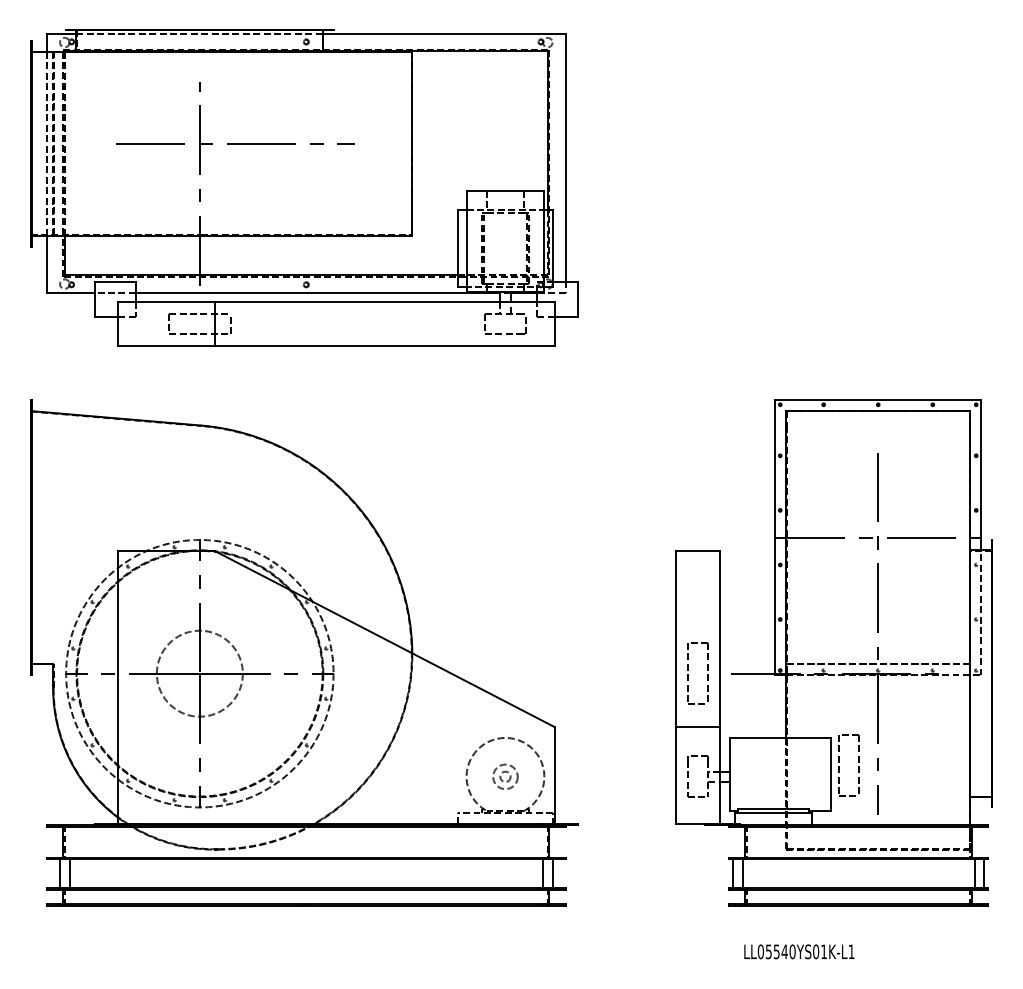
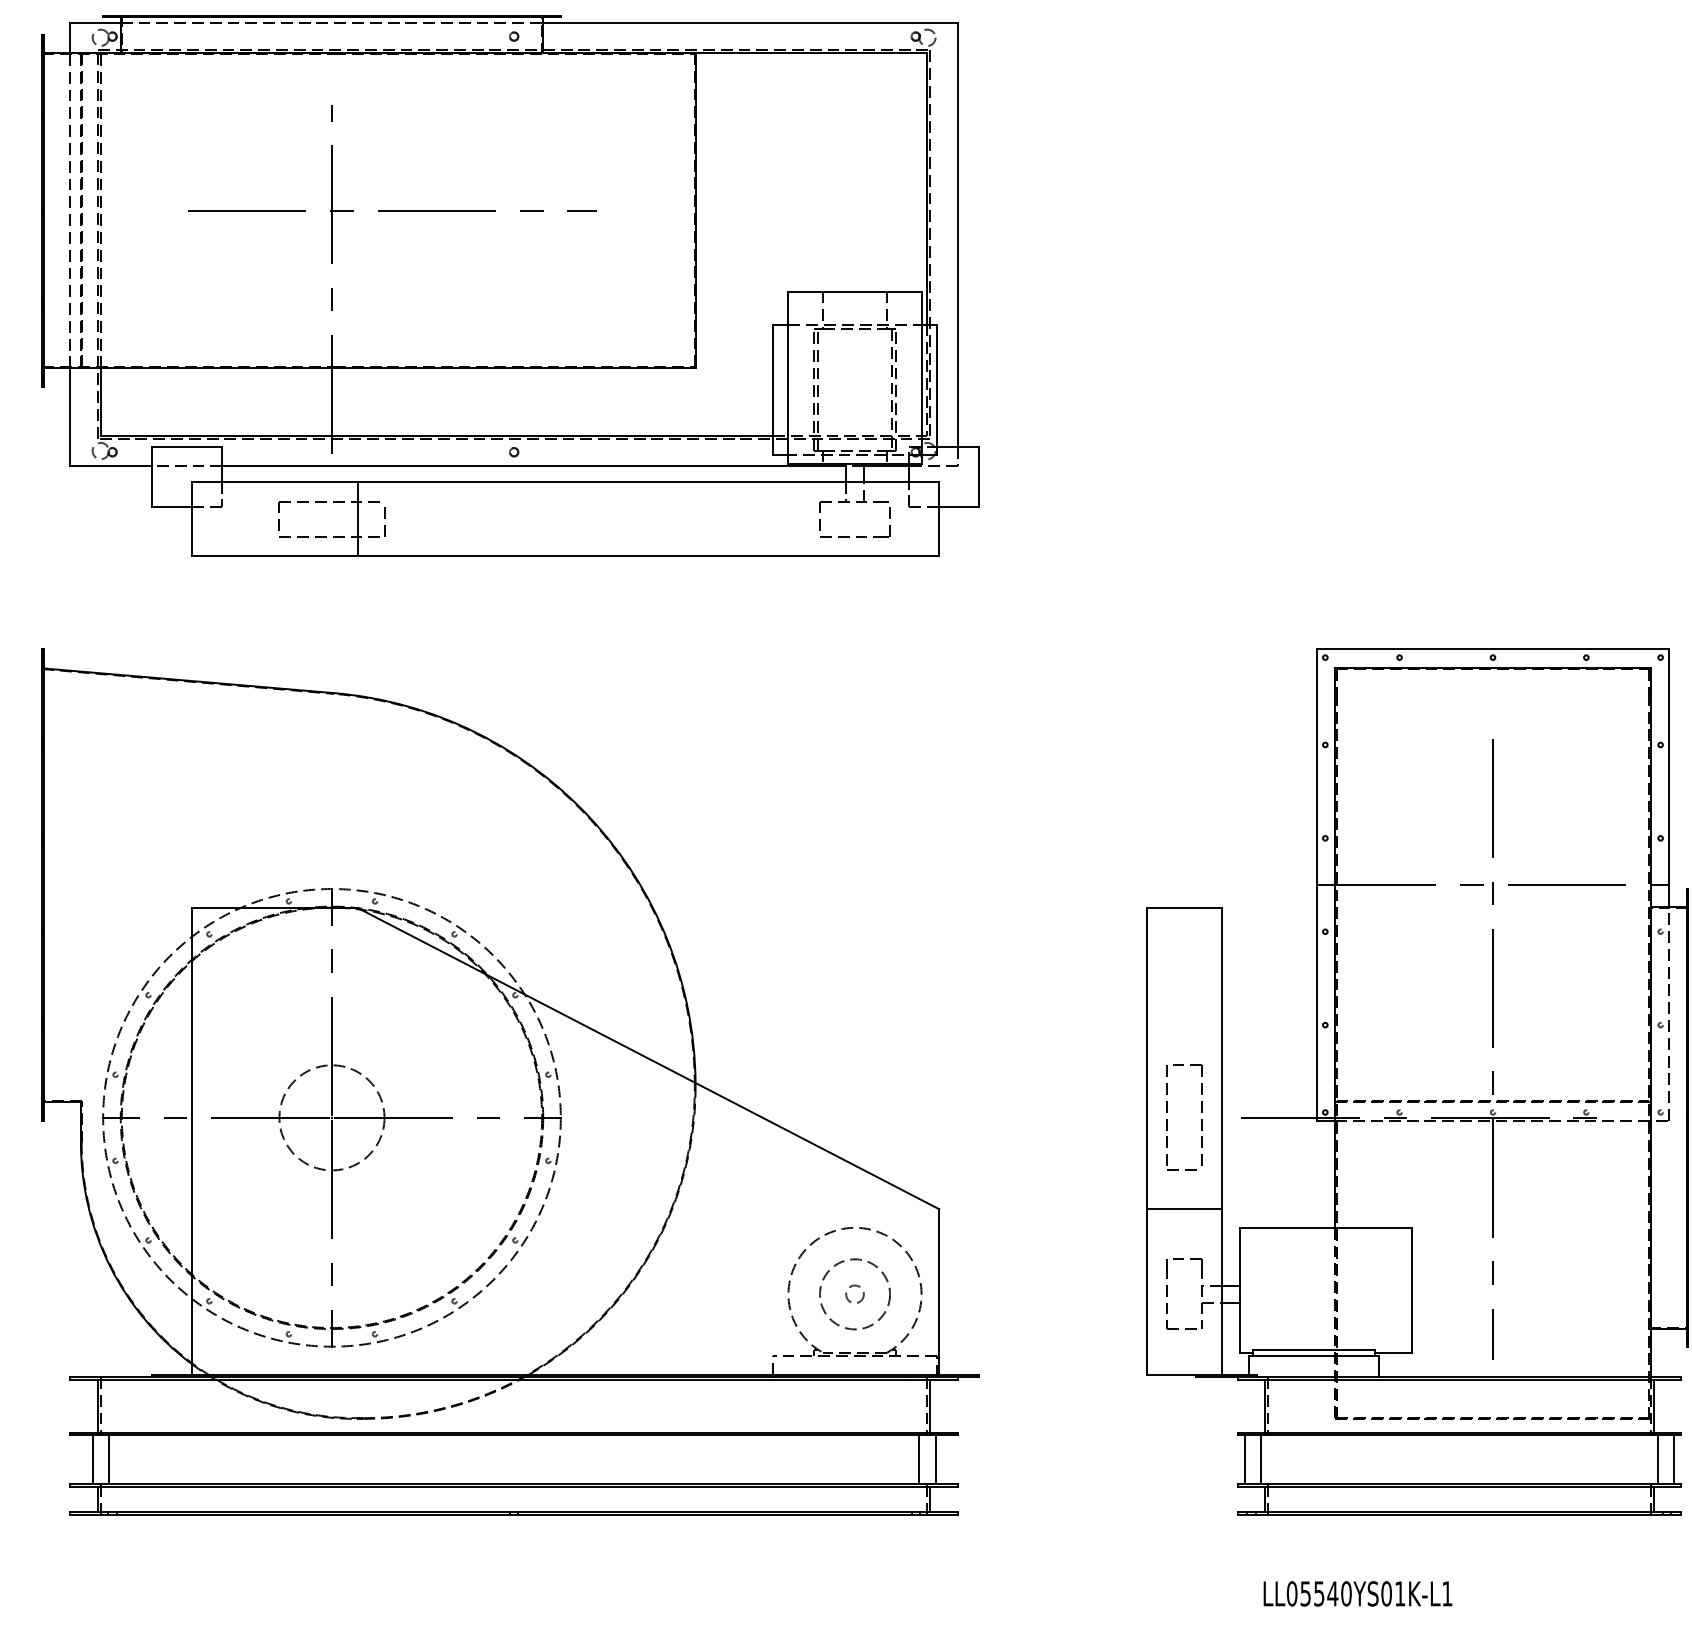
circle: (199, 673) -> (331, 1117), size x0.71
part: (839, 766) -> (1426, 1276), removed
circle: (505, 776) -> (855, 1293), size x1.67

